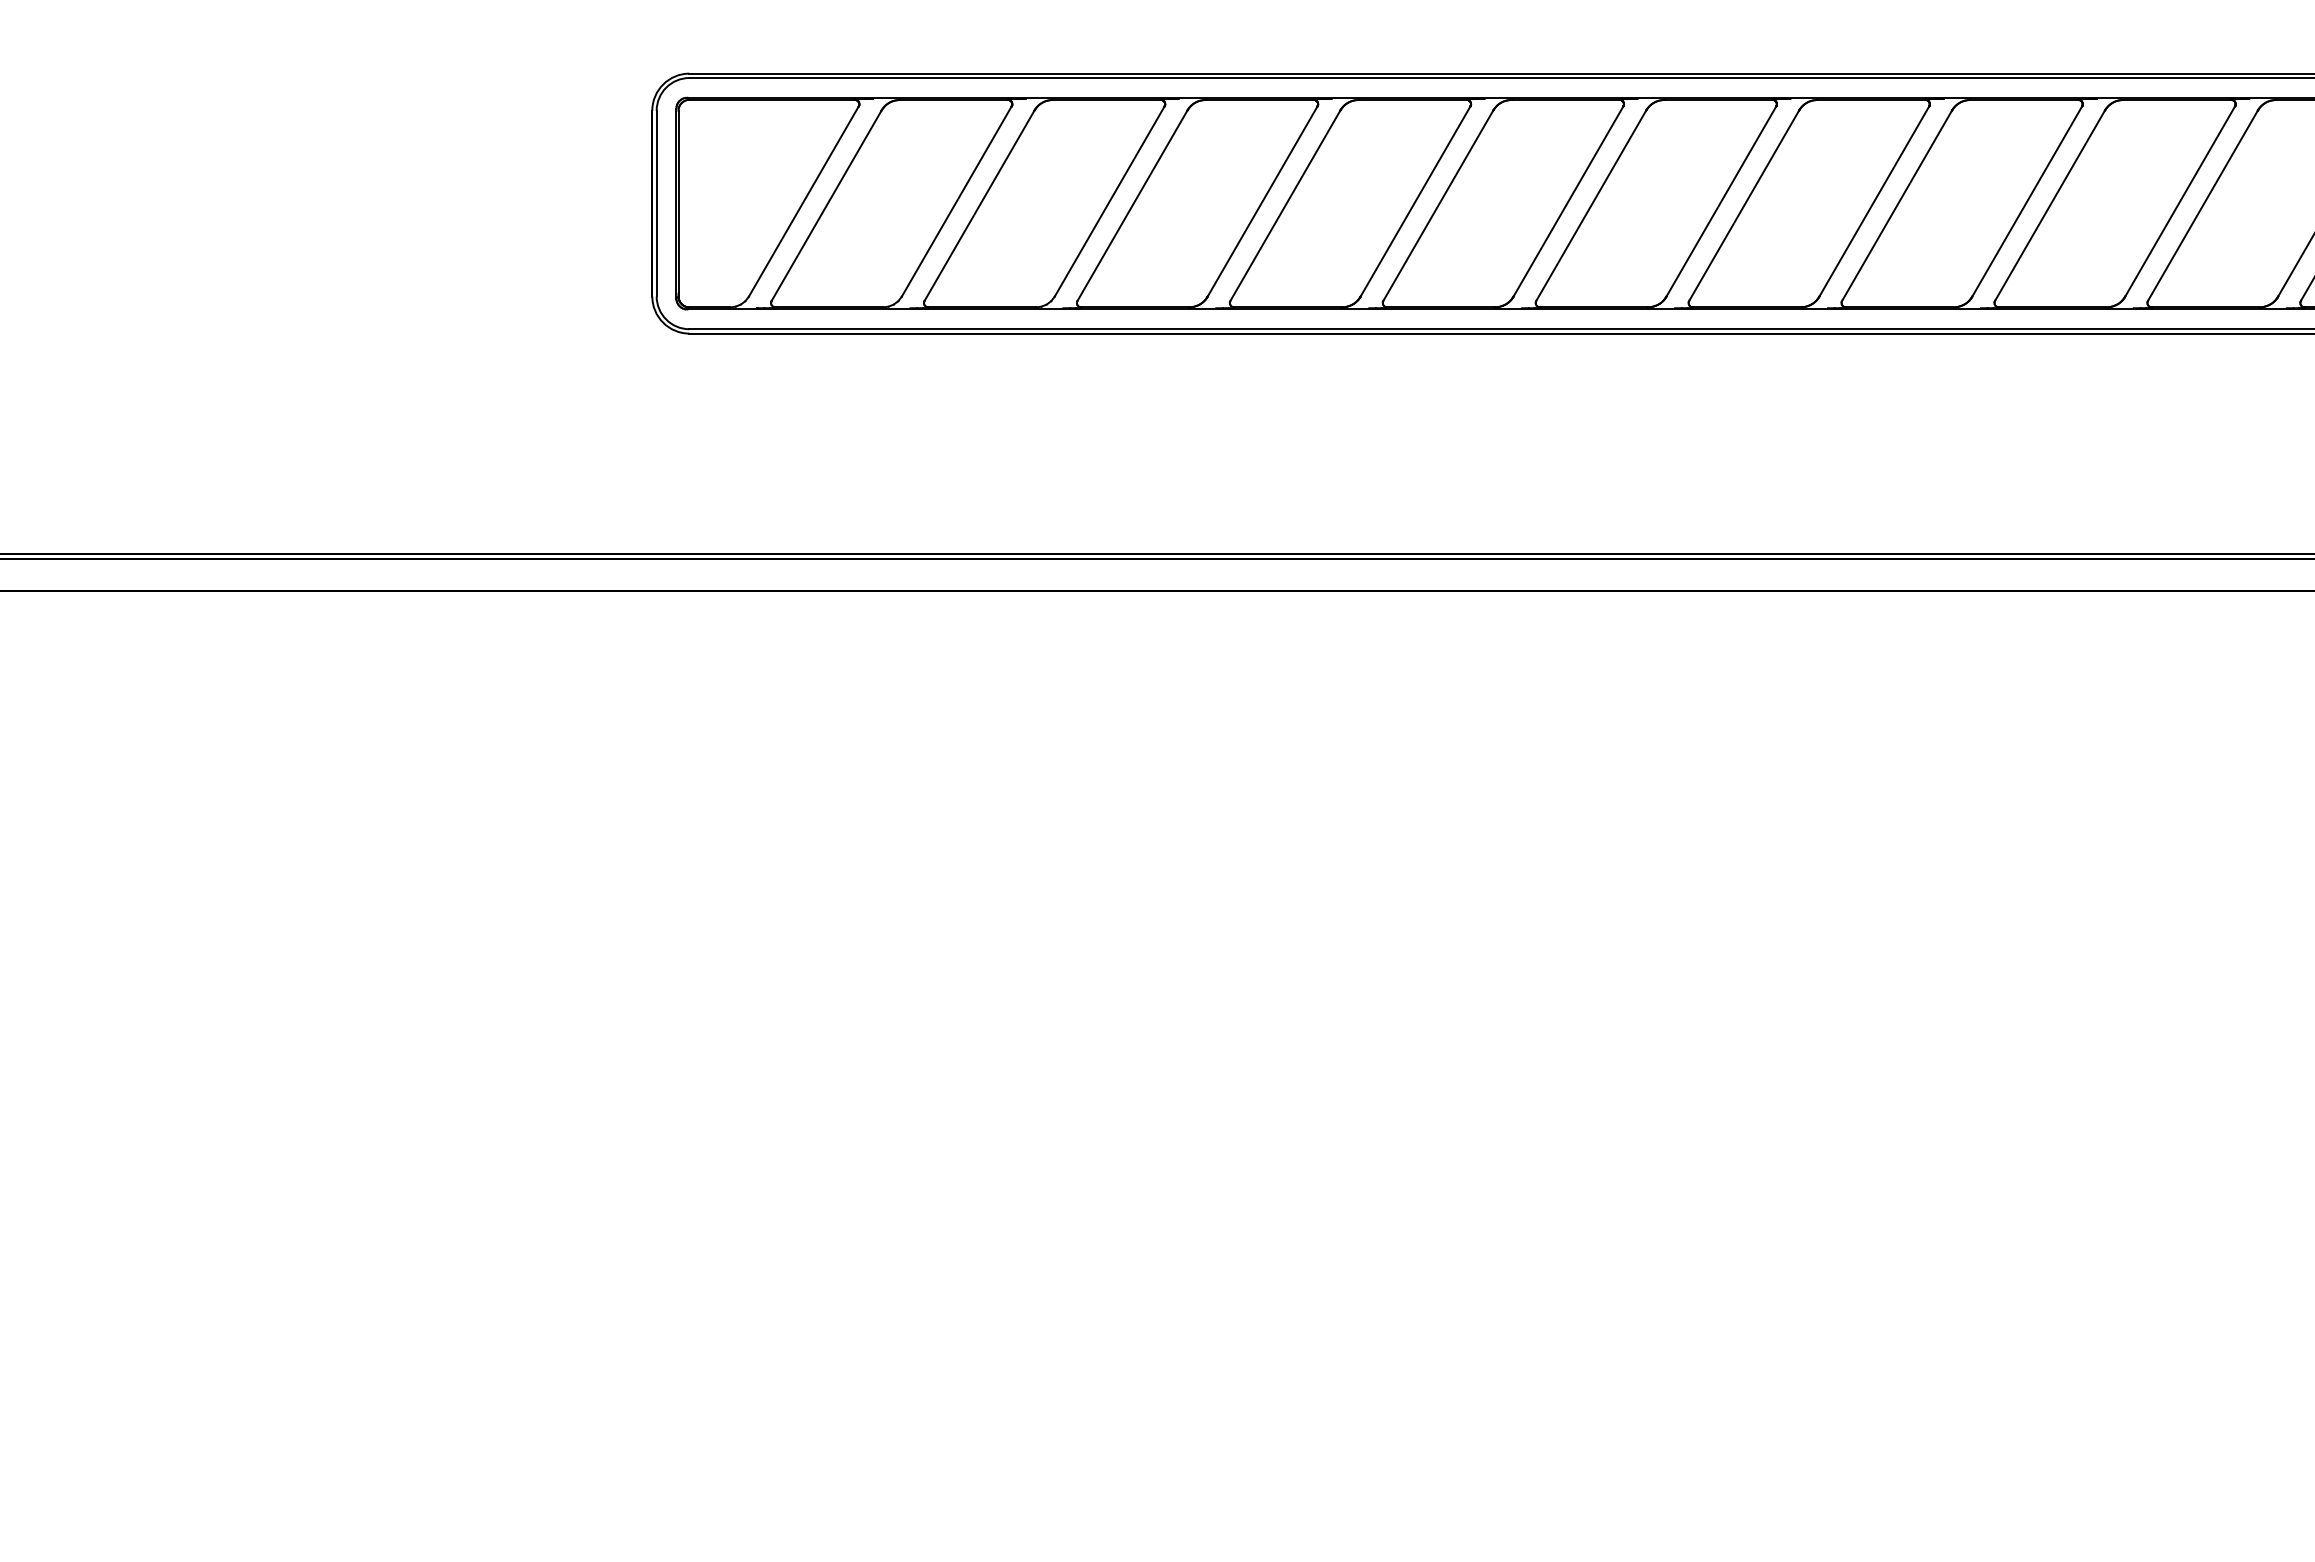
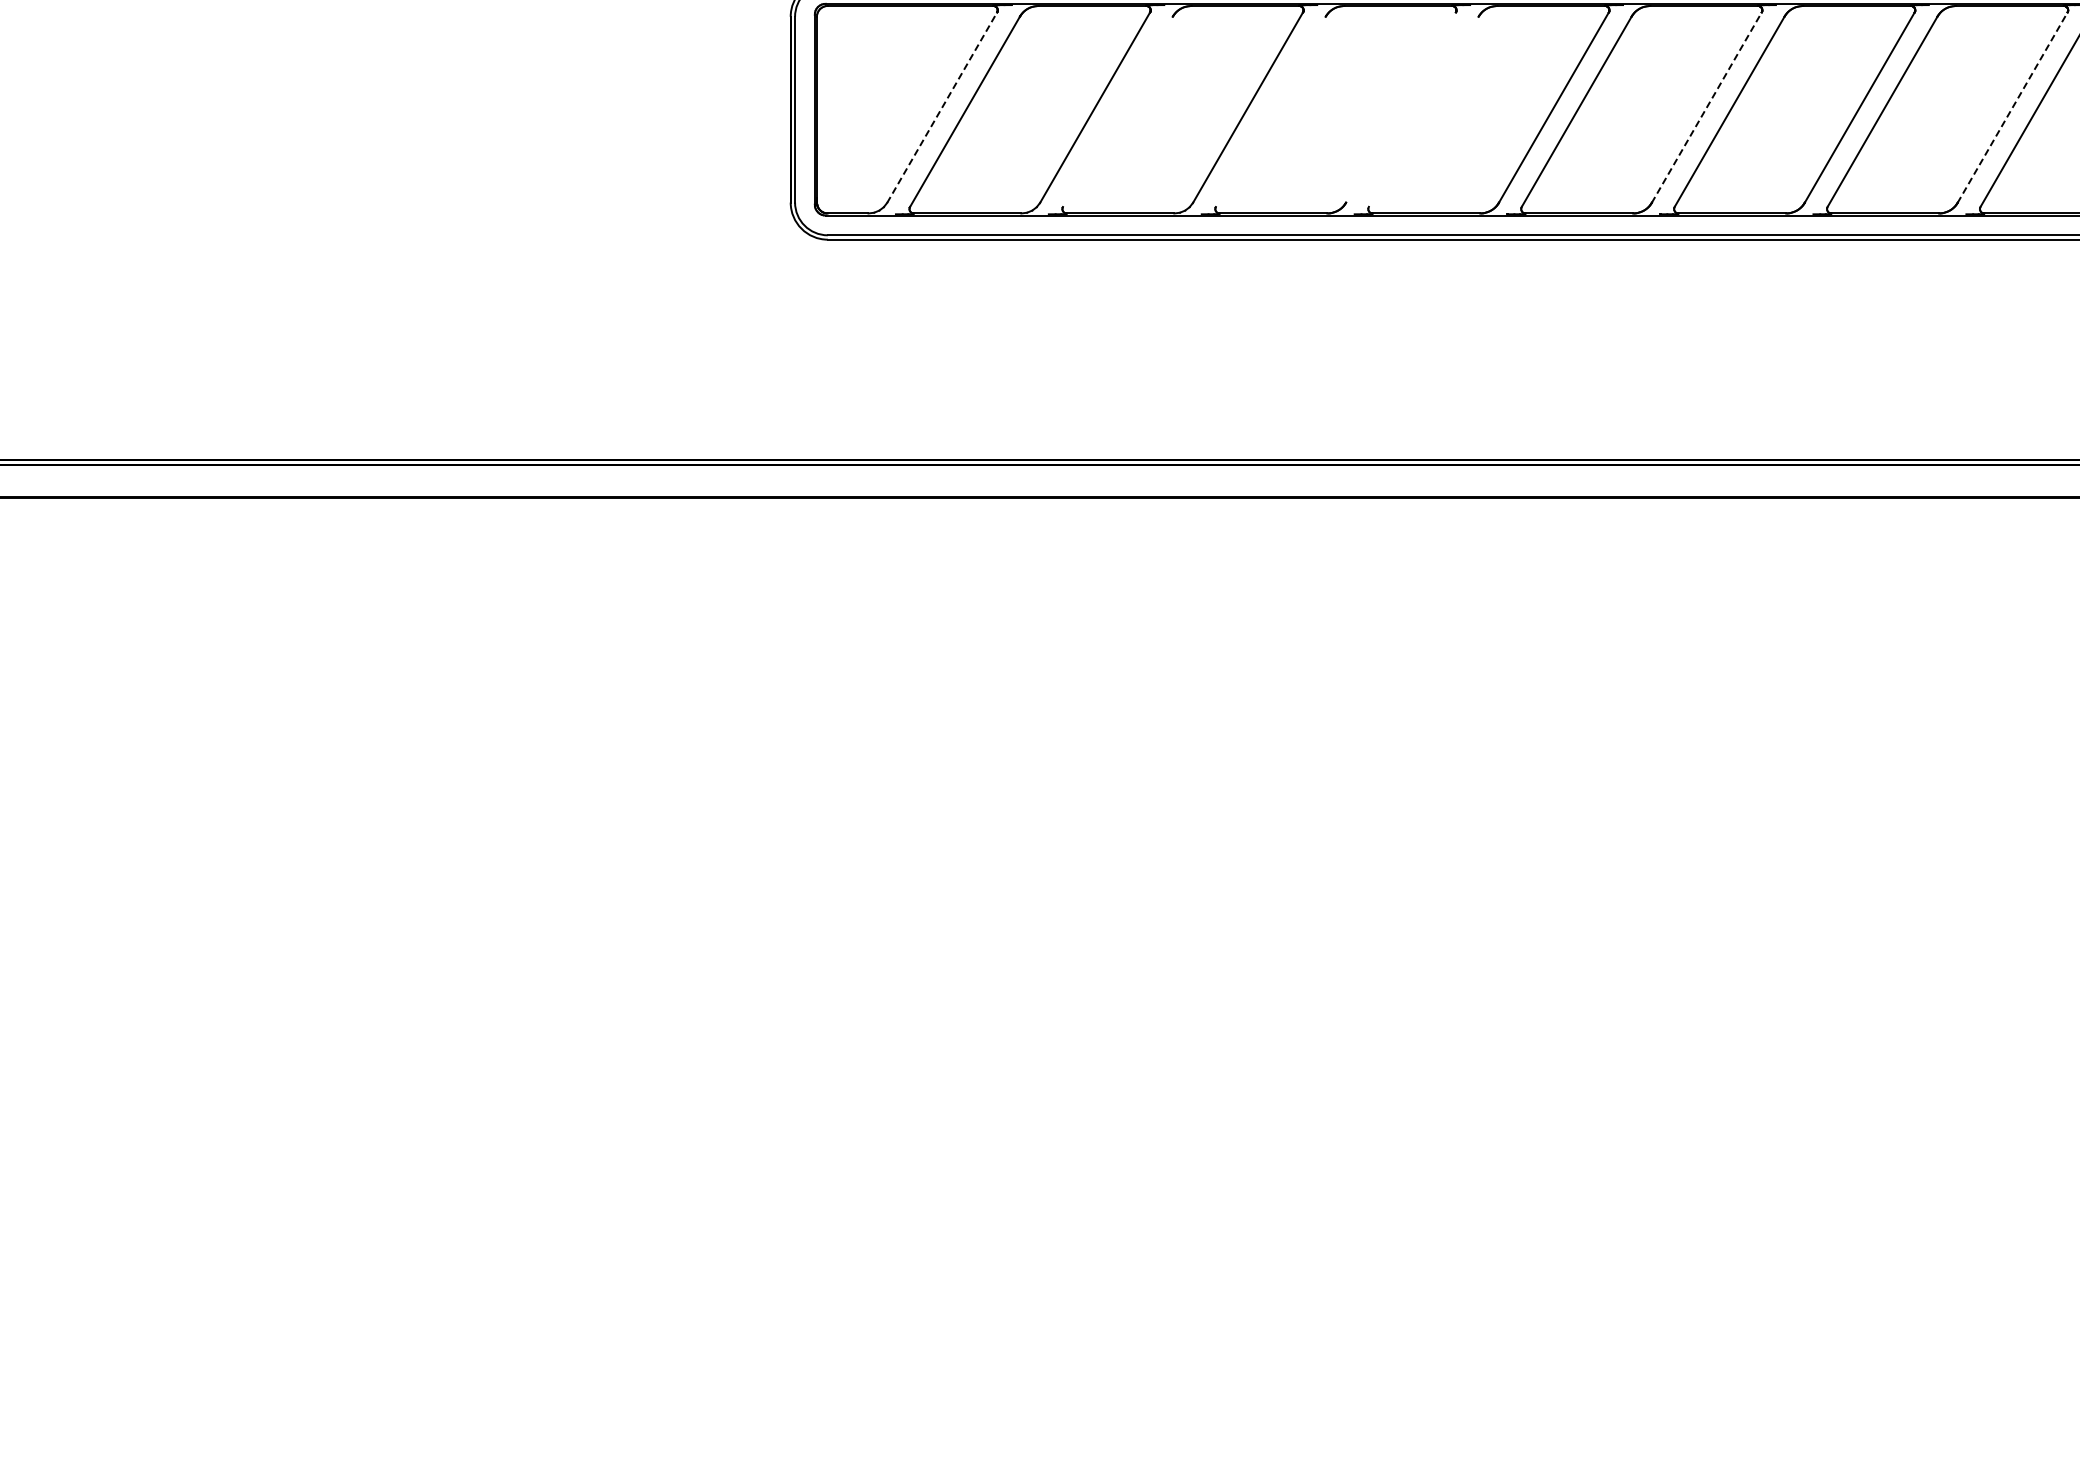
line: (804, 201) -> (942, 107), solid -> dashed
line: (1262, 201) -> (1400, 107), removed
line: (1568, 201) -> (1706, 107), solid -> dashed
line: (1874, 201) -> (2012, 107), solid -> dashed
line: (979, 205) -> (1117, 111), removed
line: (1132, 205) -> (1270, 111), removed
line: (1285, 205) -> (1423, 111), removed

